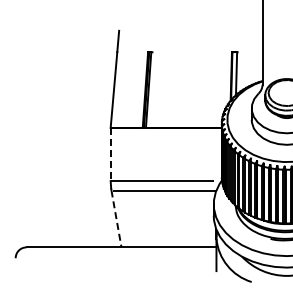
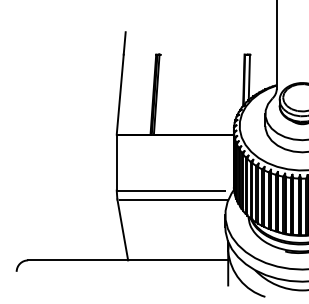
line: (110, 154) -> (116, 162), dashed -> solid
line: (116, 218) -> (122, 229), dashed -> solid

